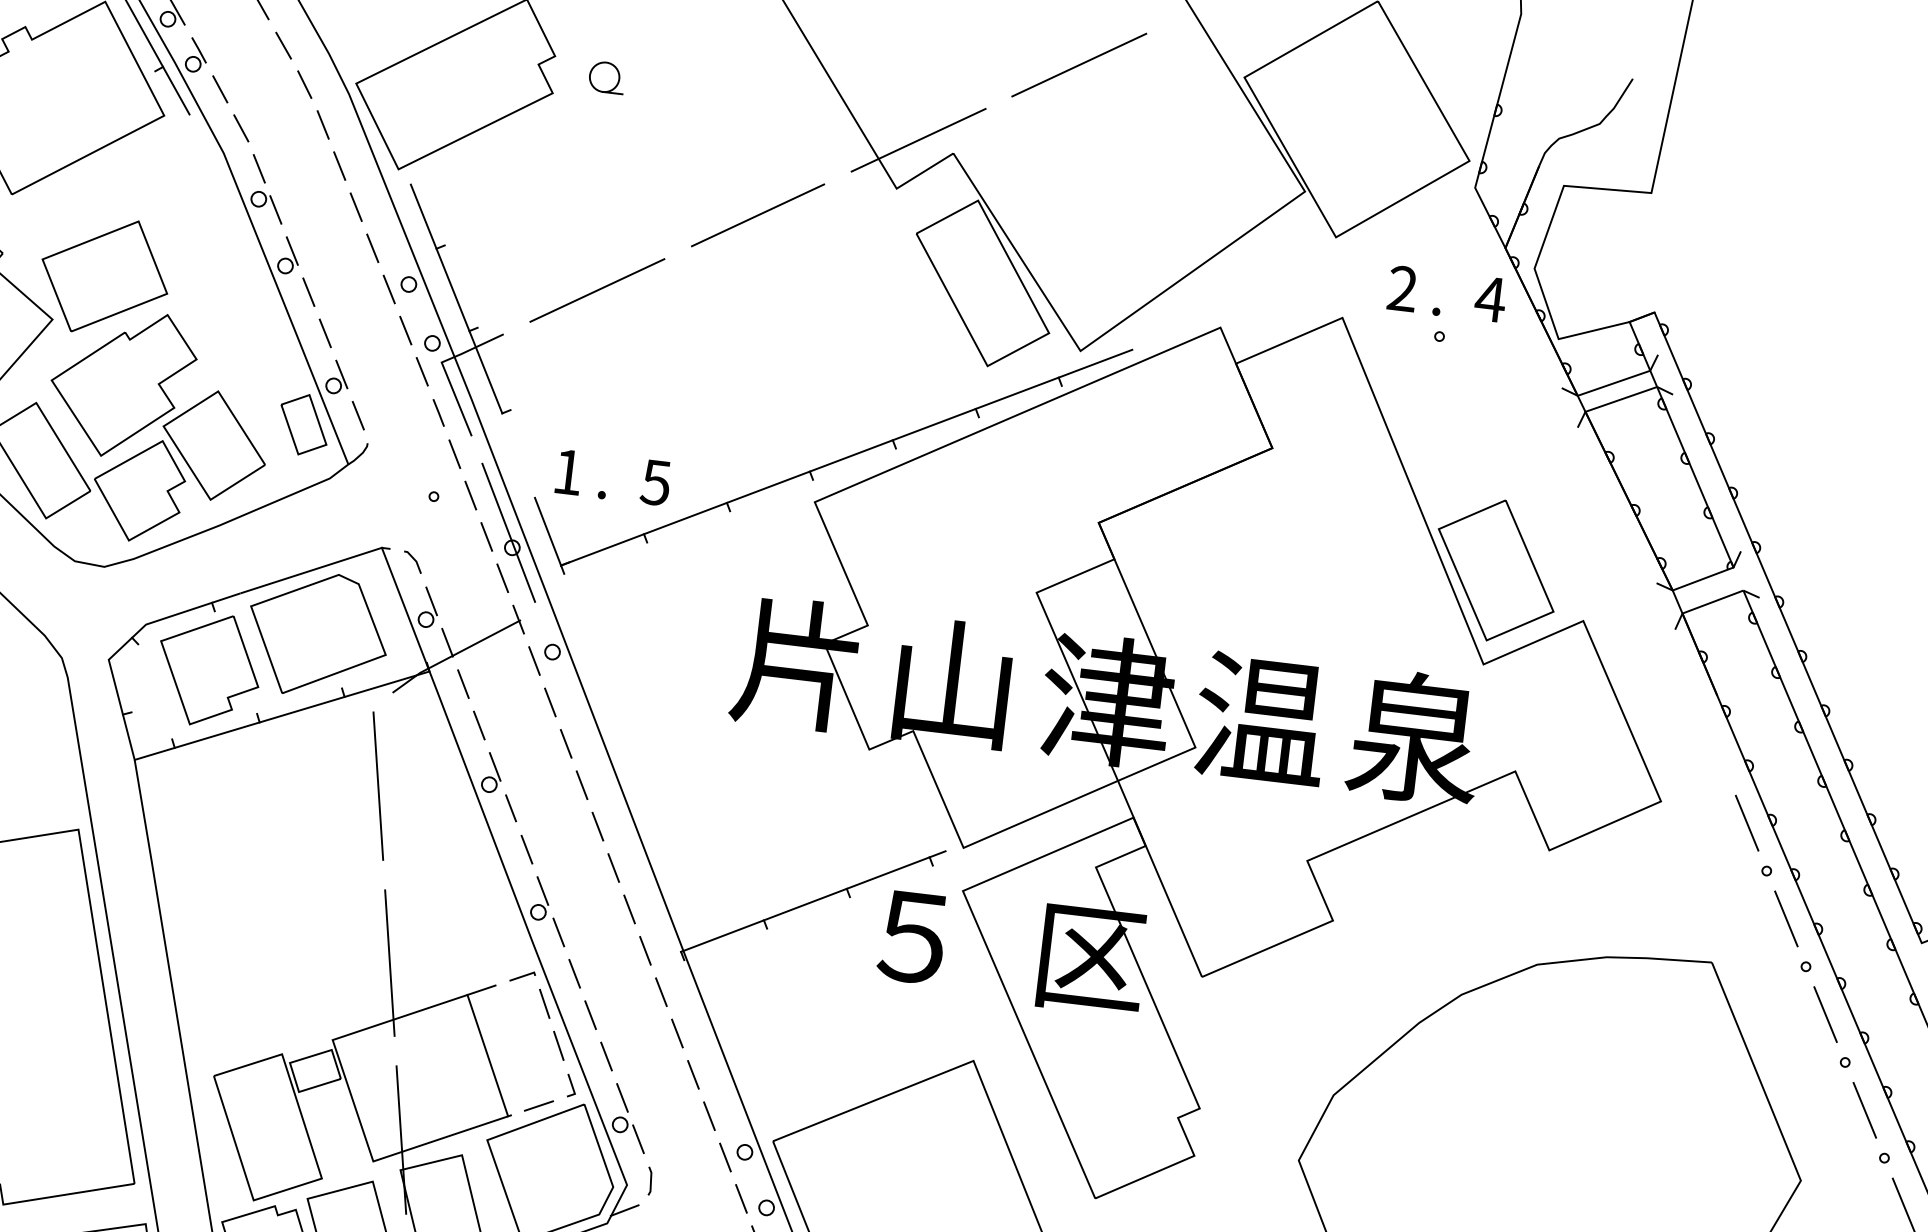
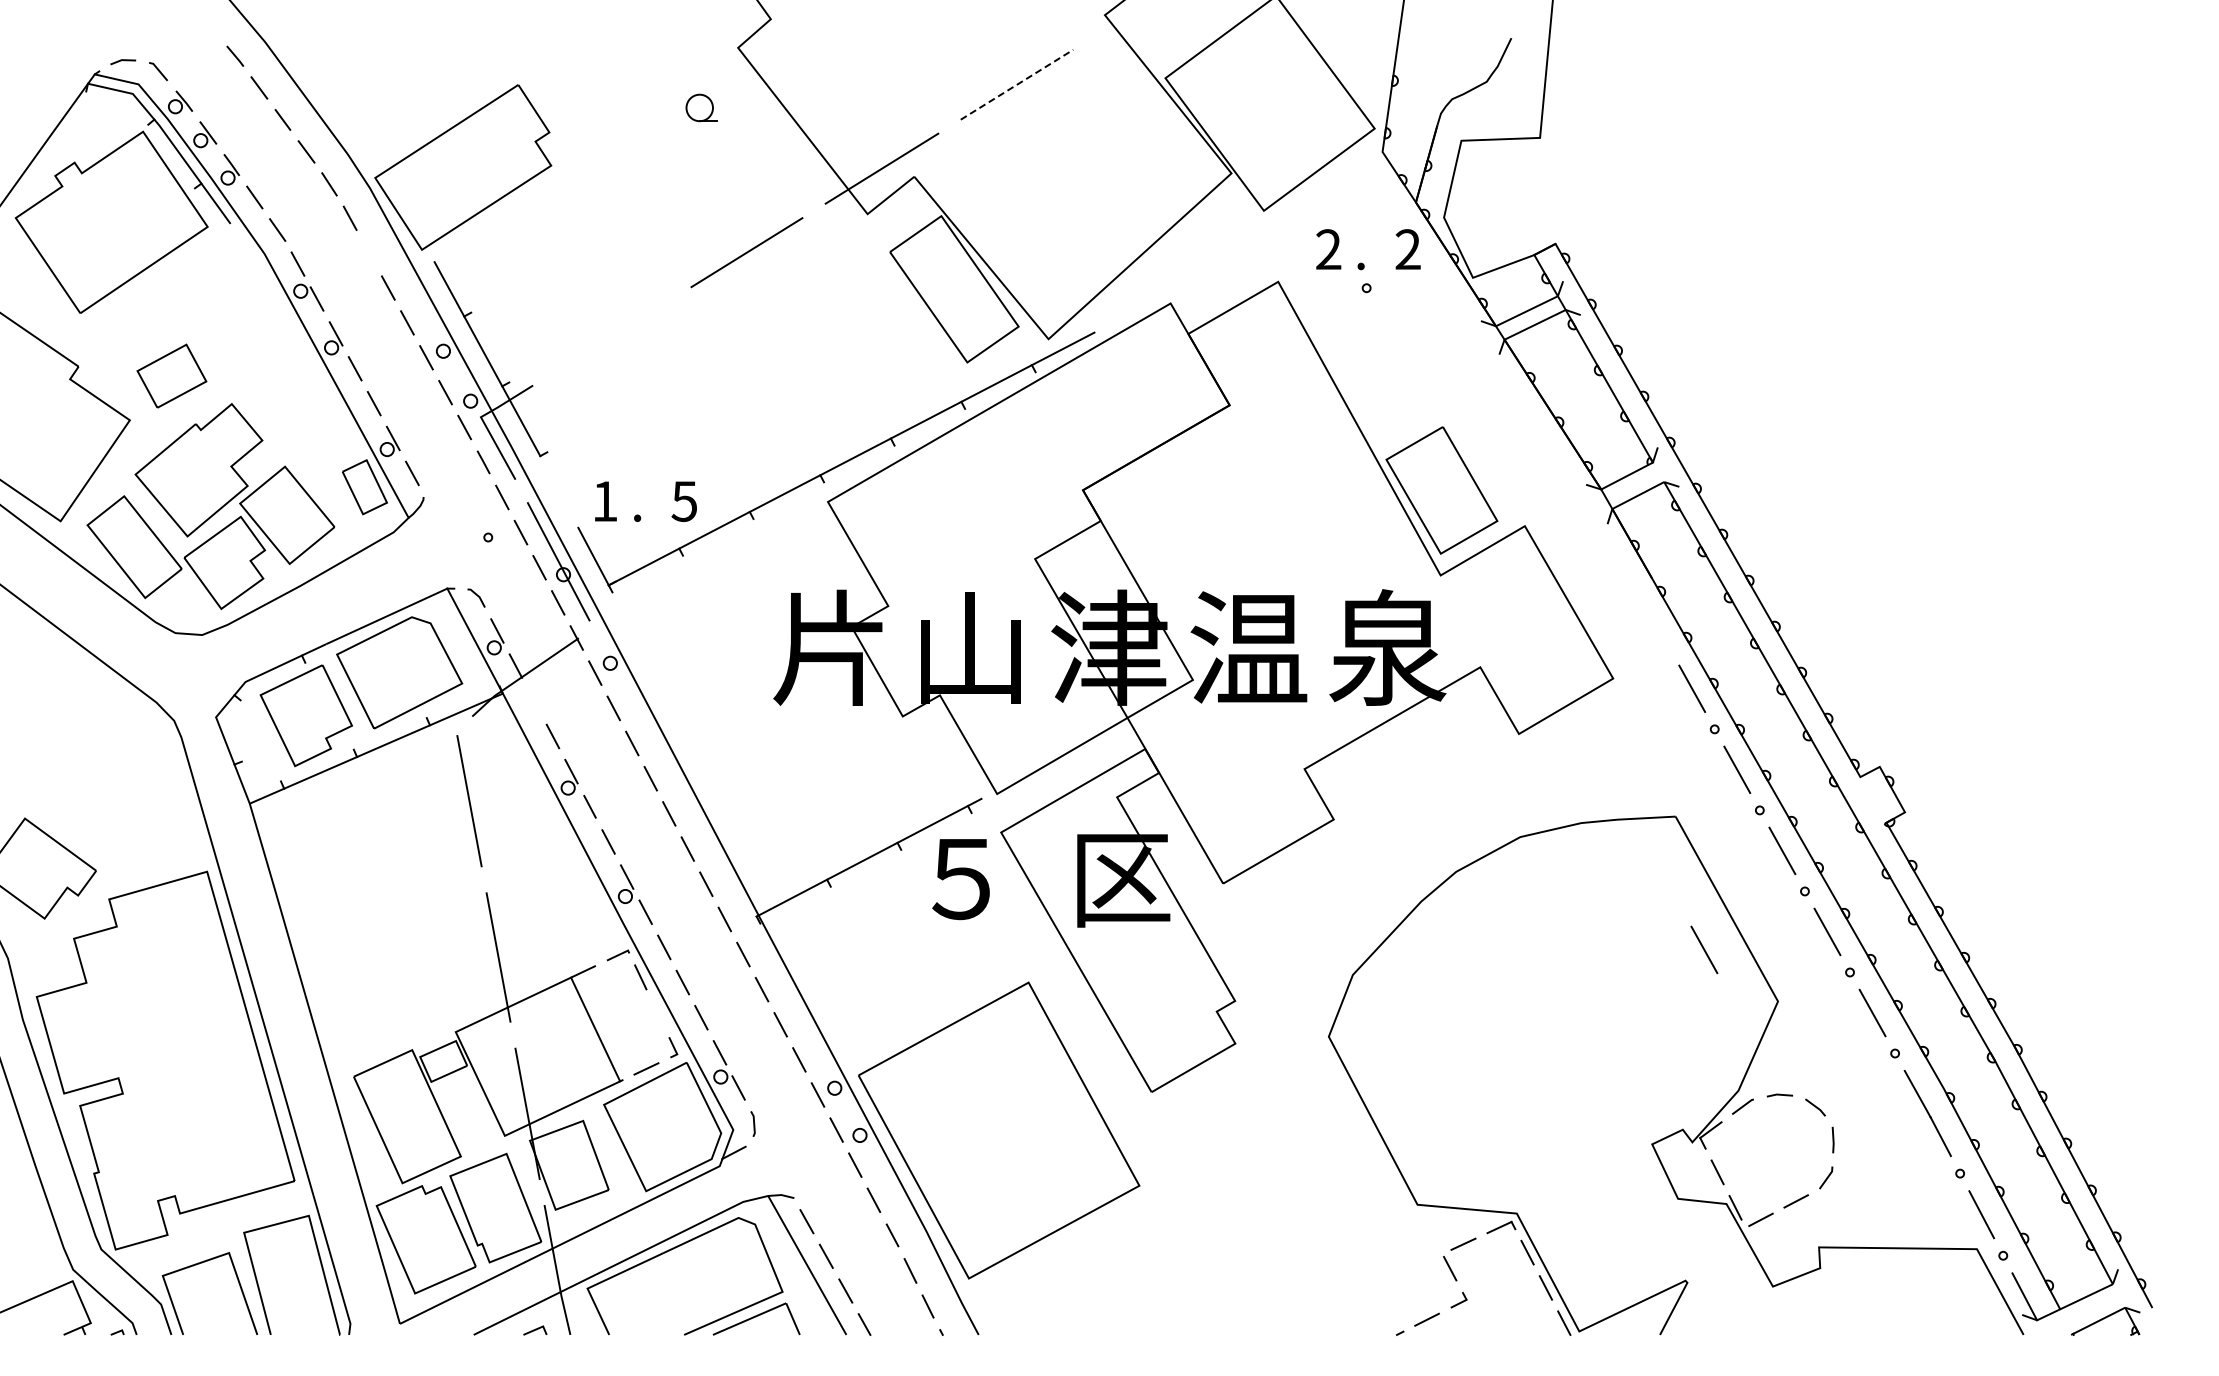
line: (1079, 64) -> (1017, 84), solid -> dashed
part: (606, 77) -> (701, 107), moved
line: (338, 165) -> (368, 252), removed
part: (104, 275) -> (171, 375), size x0.6
line: (596, 290) -> (611, 336), removed
text: (1489, 299) -> (1407, 249), 4 -> 2
line: (463, 684) -> (534, 701), removed
line: (558, 1046) -> (657, 1013), removed
line: (1726, 1113) -> (1704, 949), added

